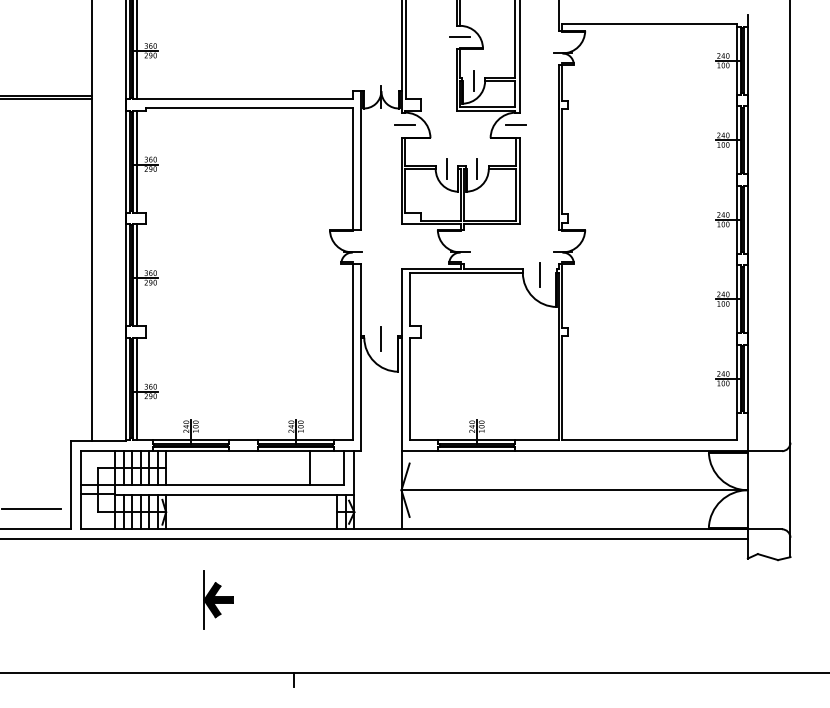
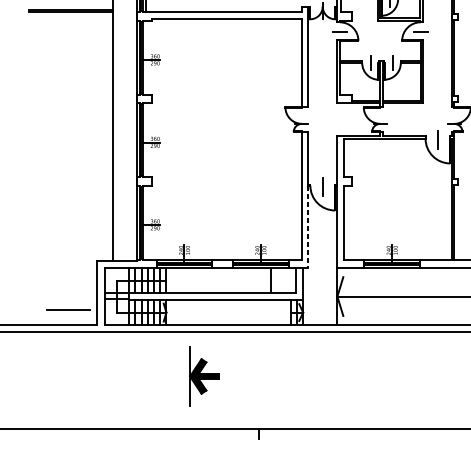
line: (137, 161) -> (145, 57), removed
line: (137, 275) -> (145, 140), removed
line: (137, 388) -> (145, 222), removed
line: (361, 394) -> (308, 227), solid -> dashed
part: (218, 599) -> (204, 375), size x1.4

